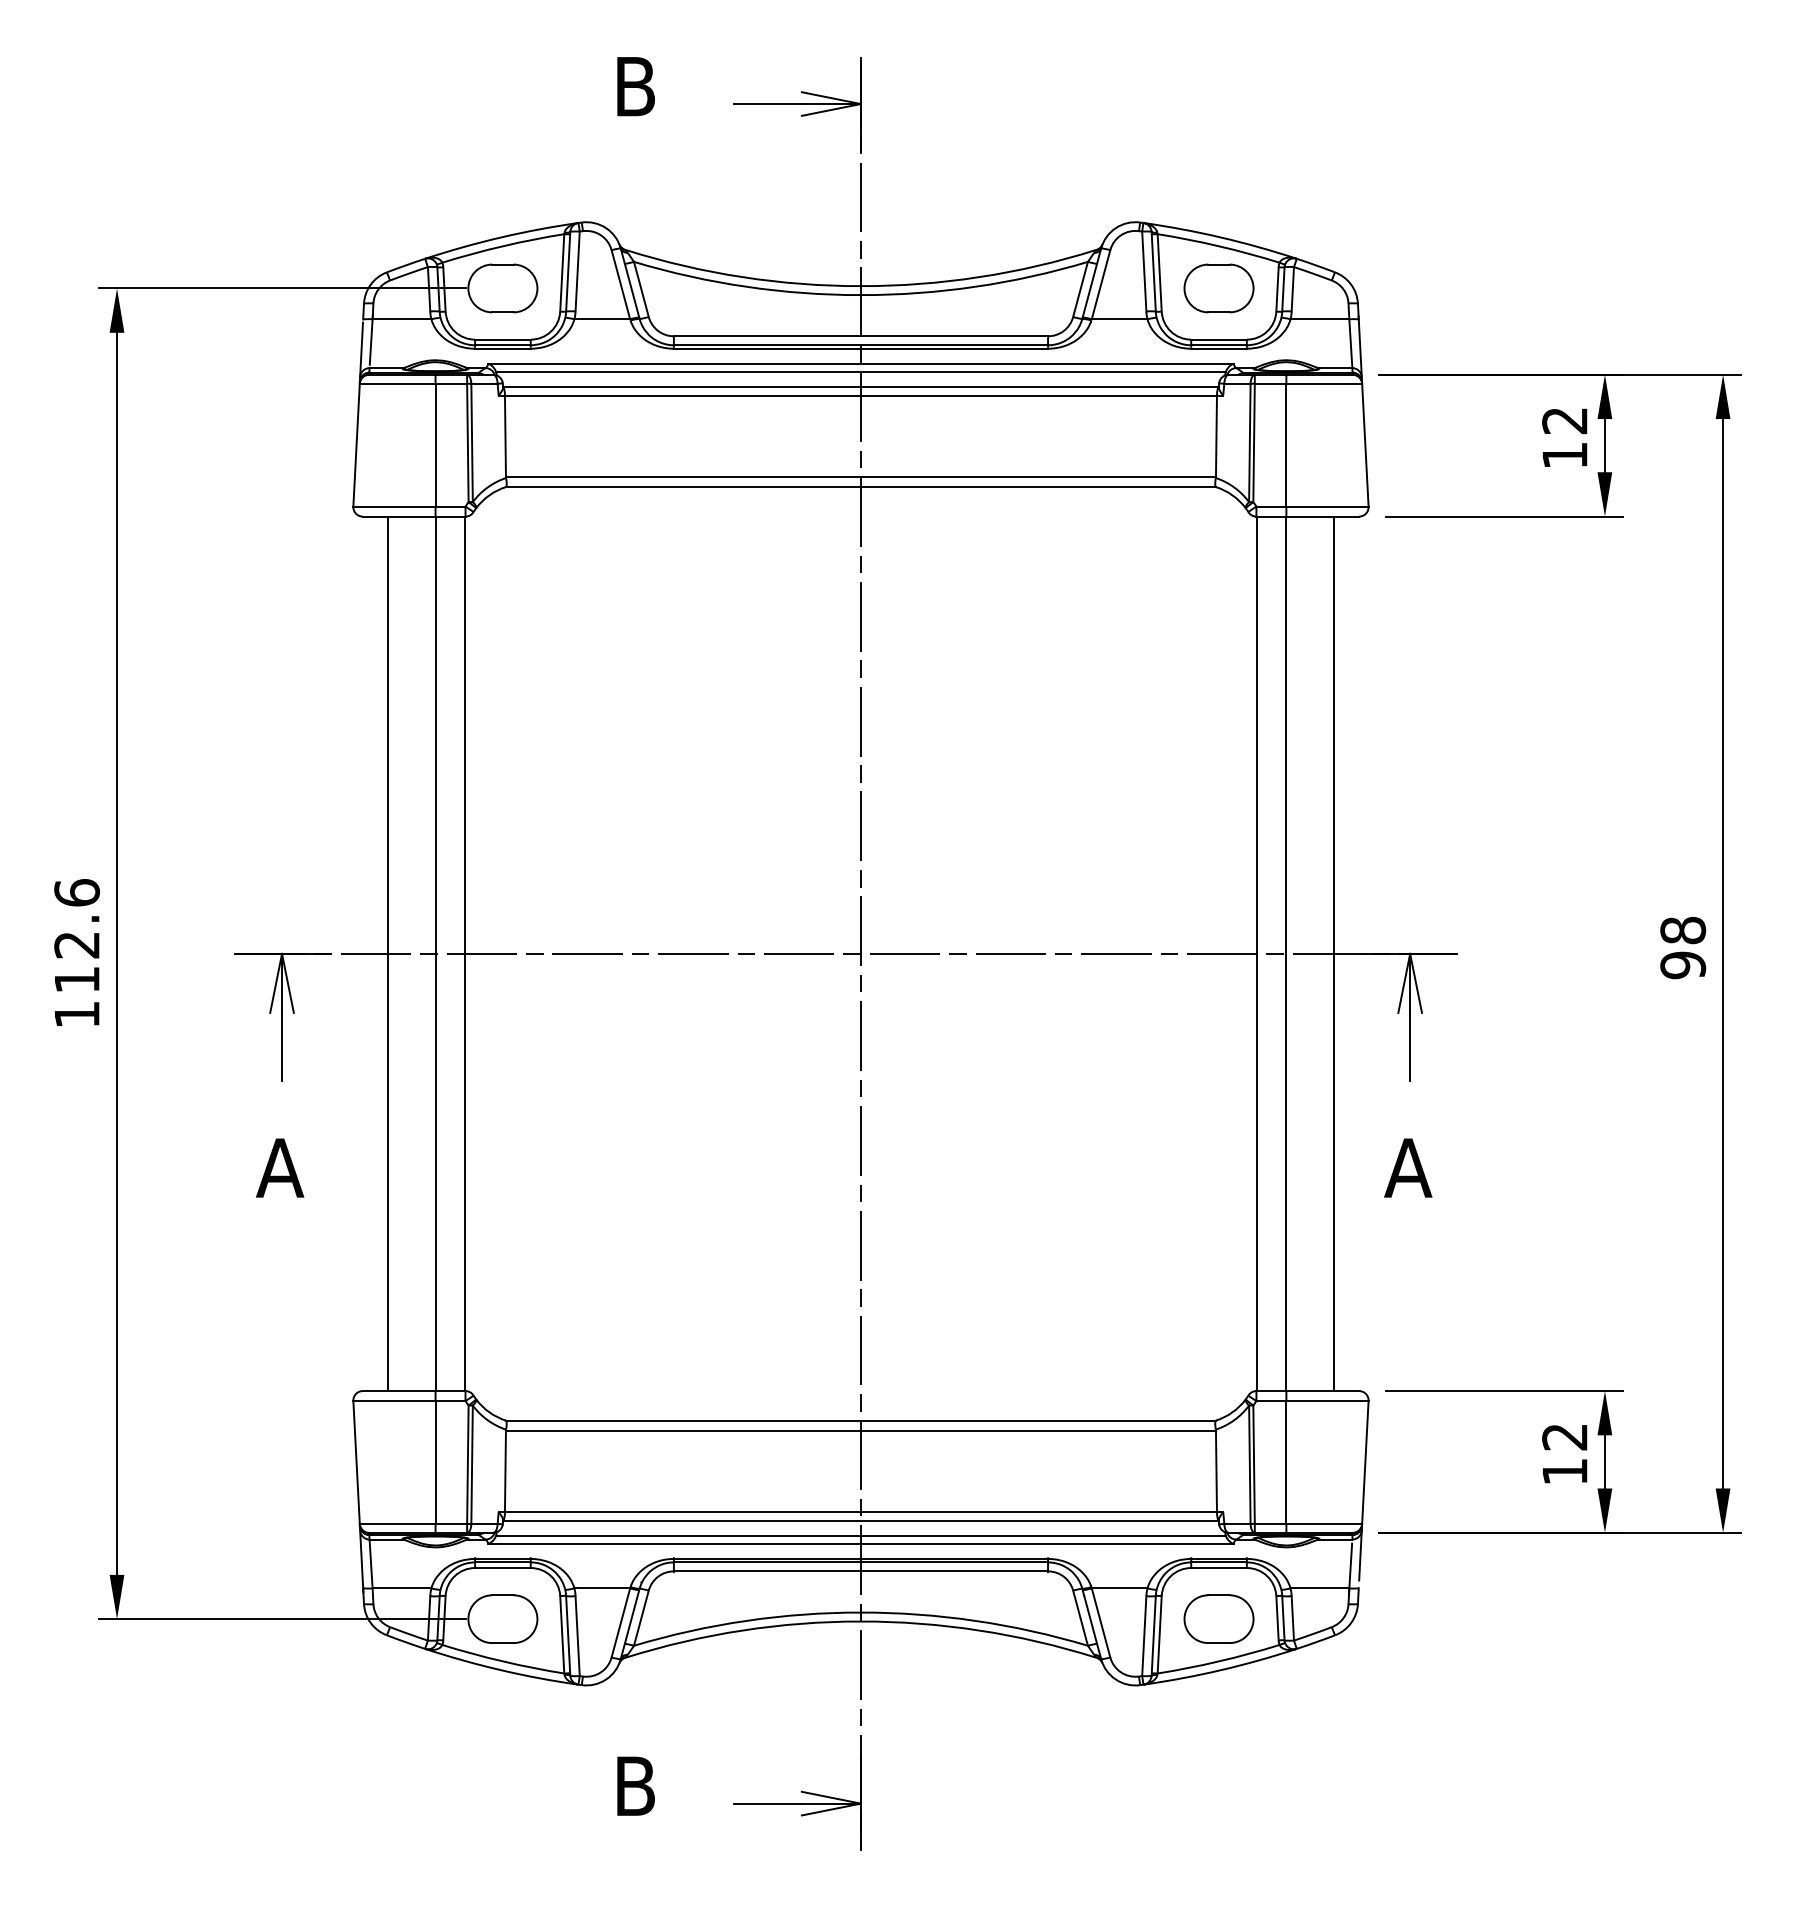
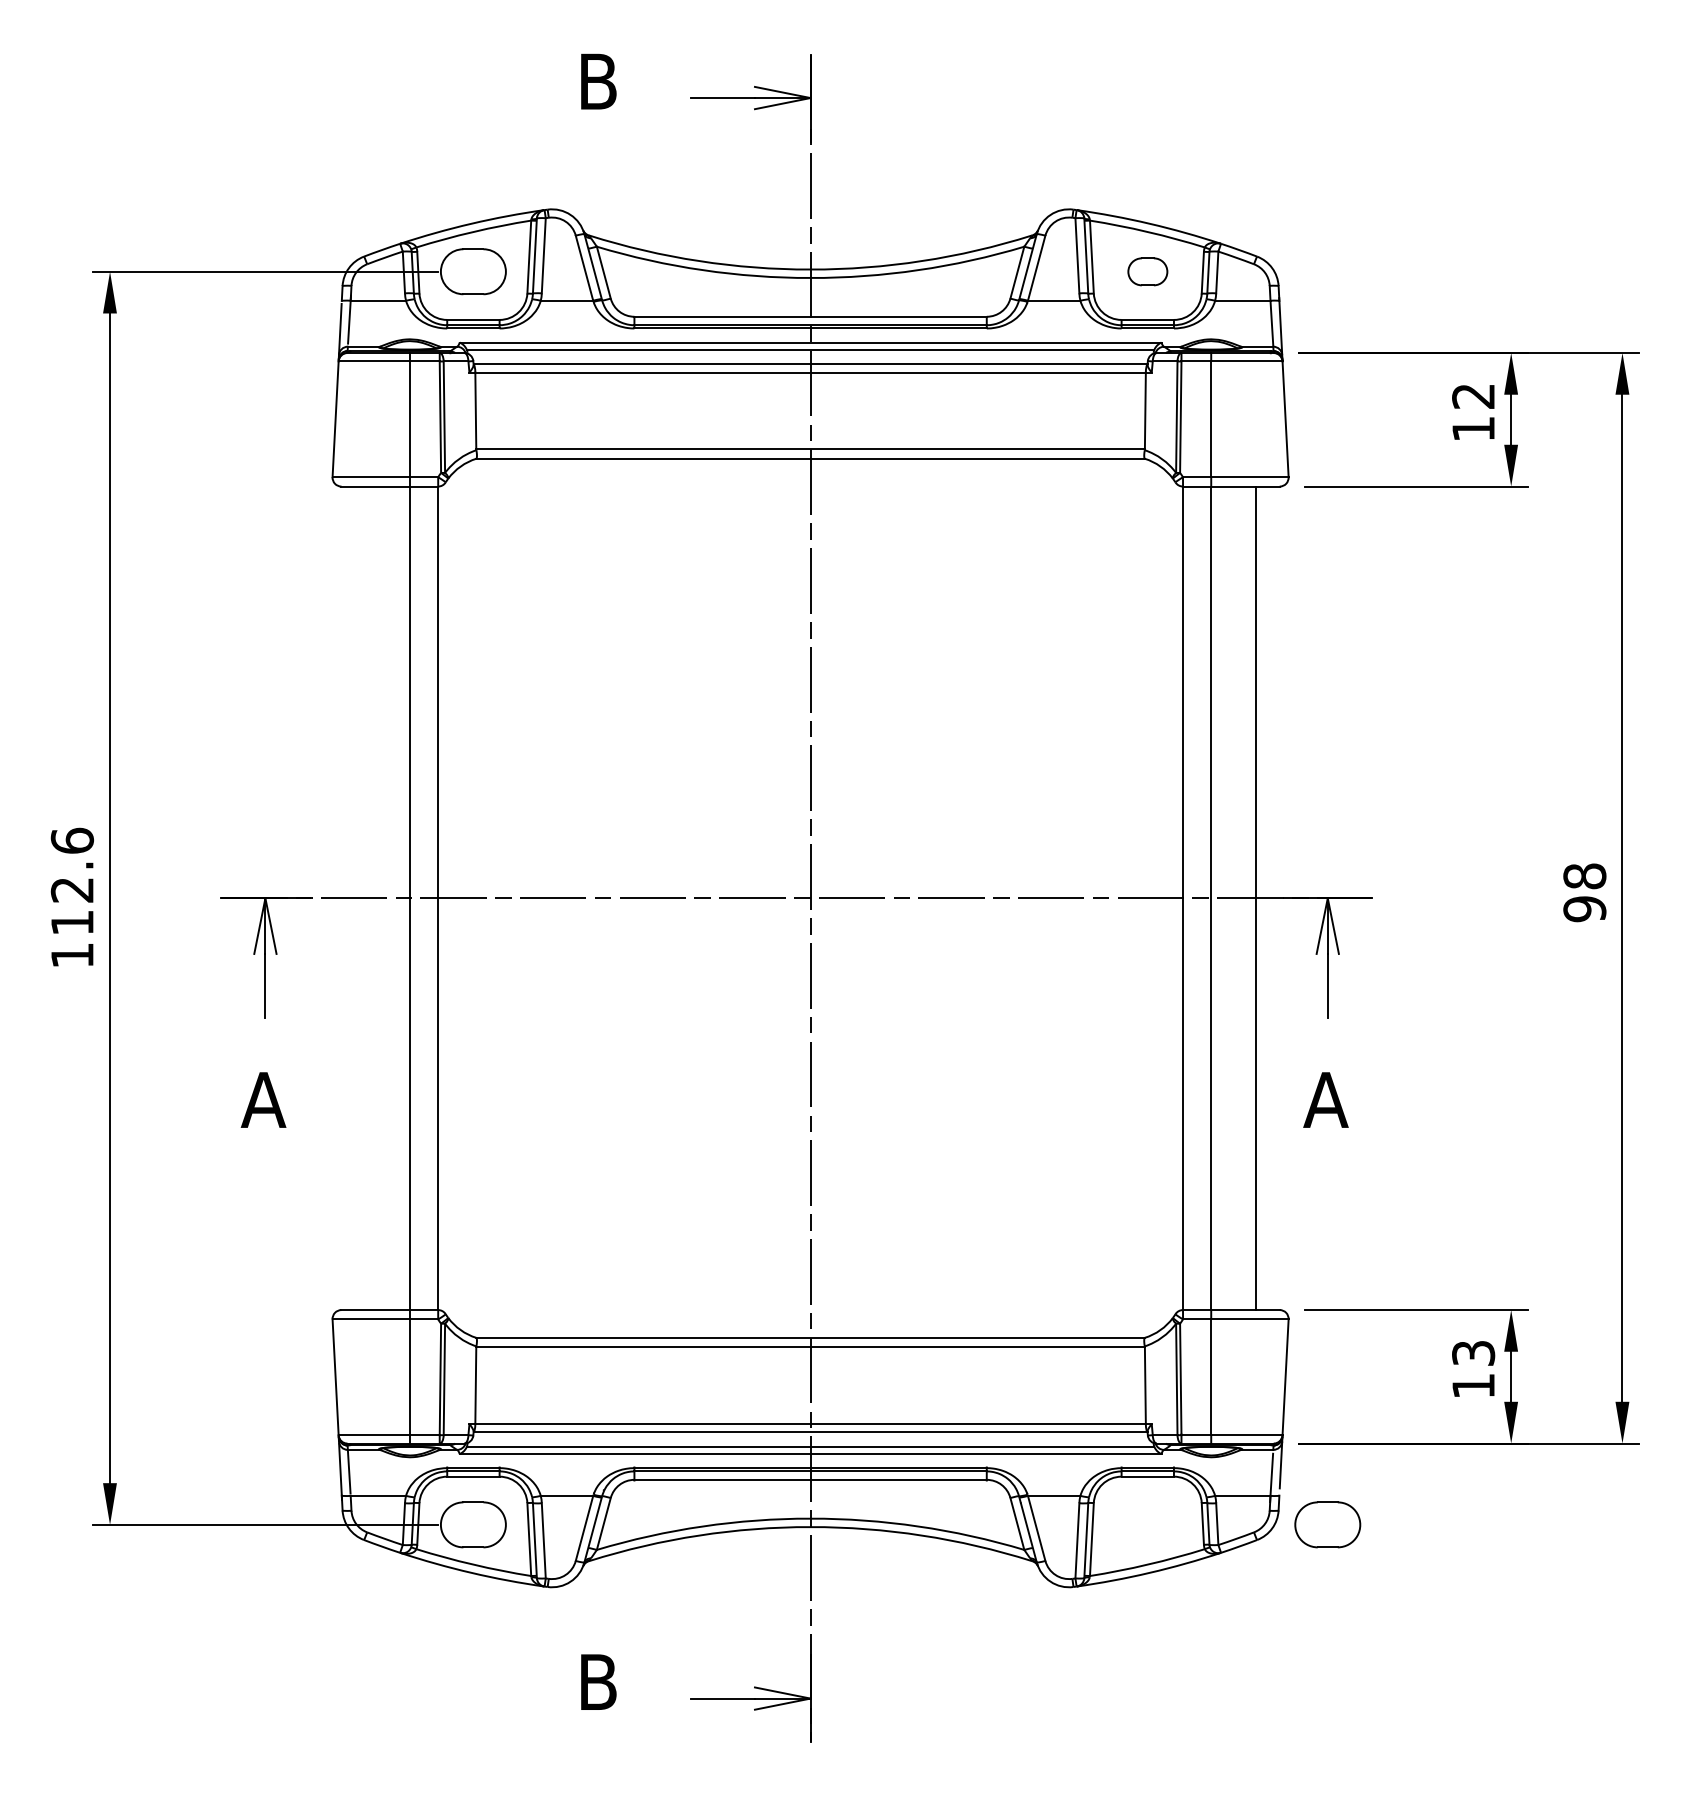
part: (1218, 288) -> (1147, 271), size x0.6
line: (388, 954) -> (365, 898), removed
text: (1564, 1437) -> (1473, 1353), 12 -> 13
part: (1218, 1618) -> (1327, 1524), moved

